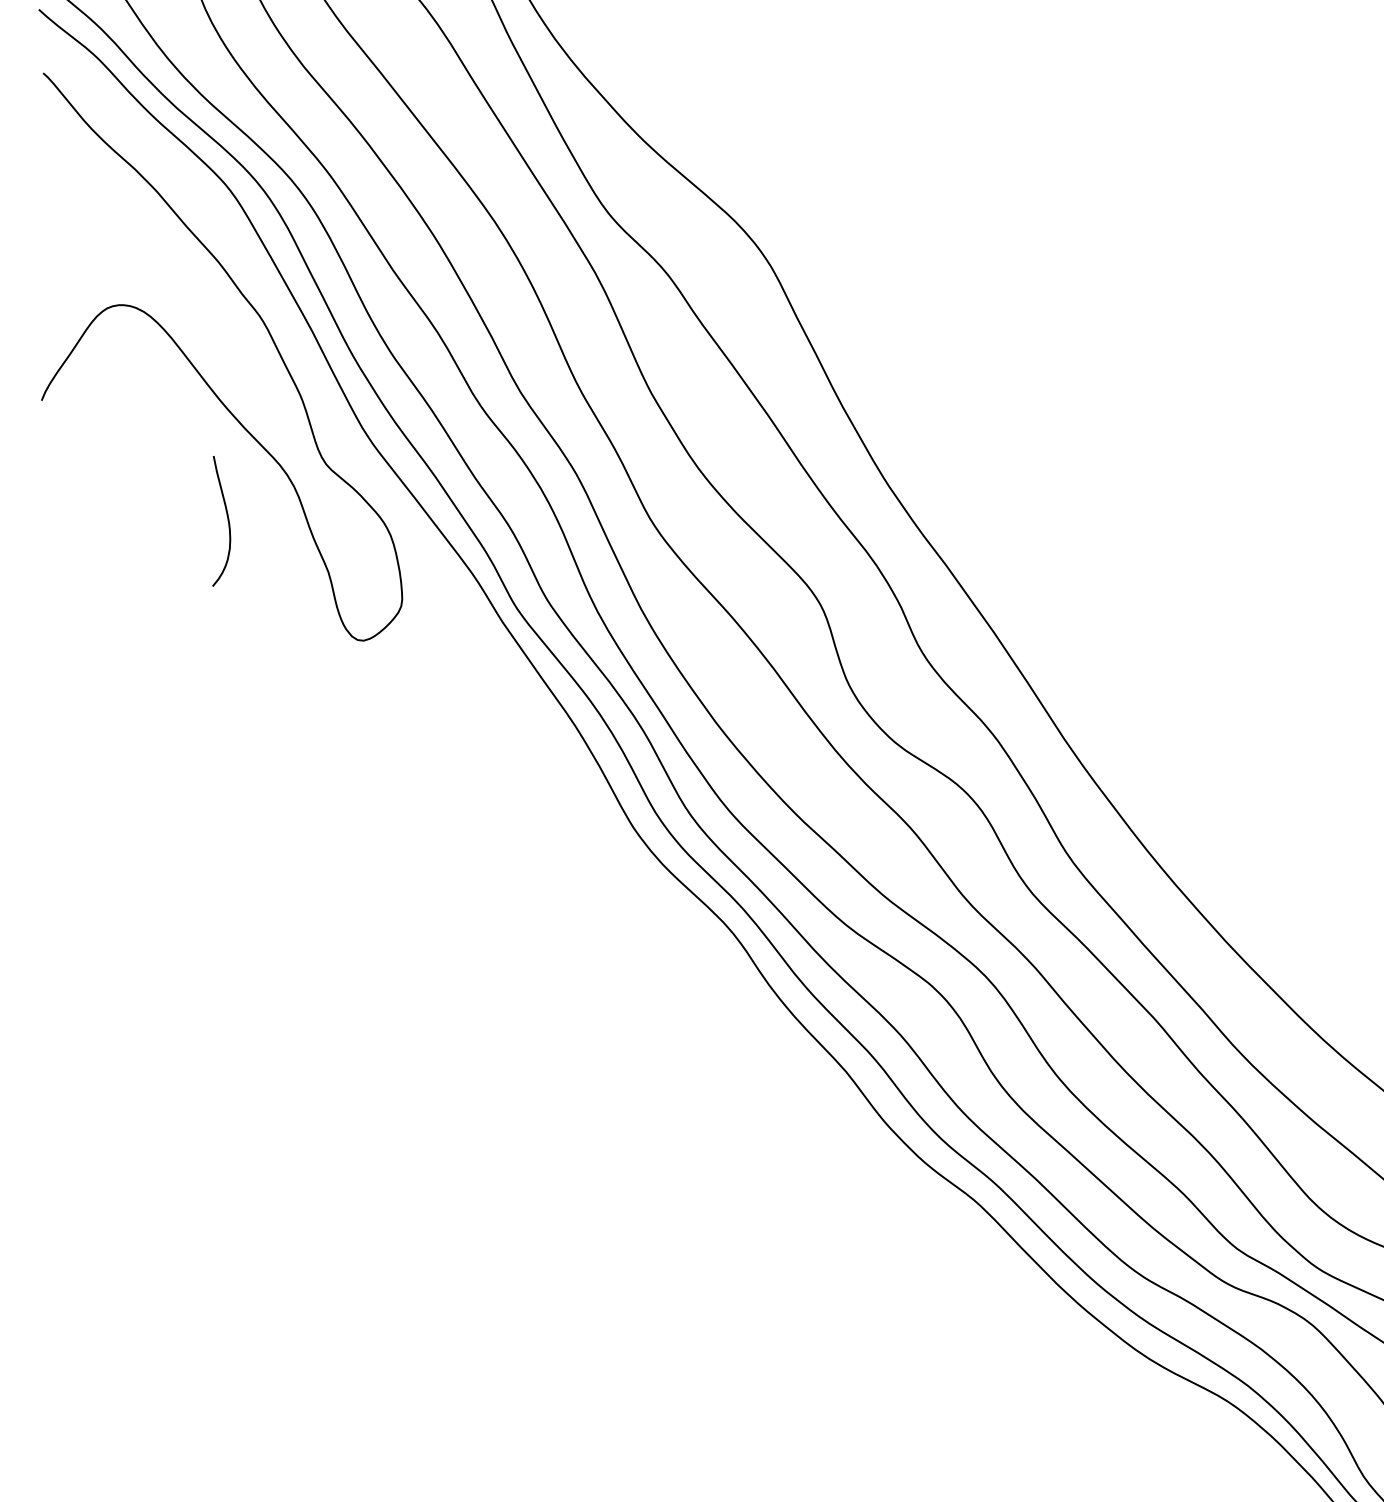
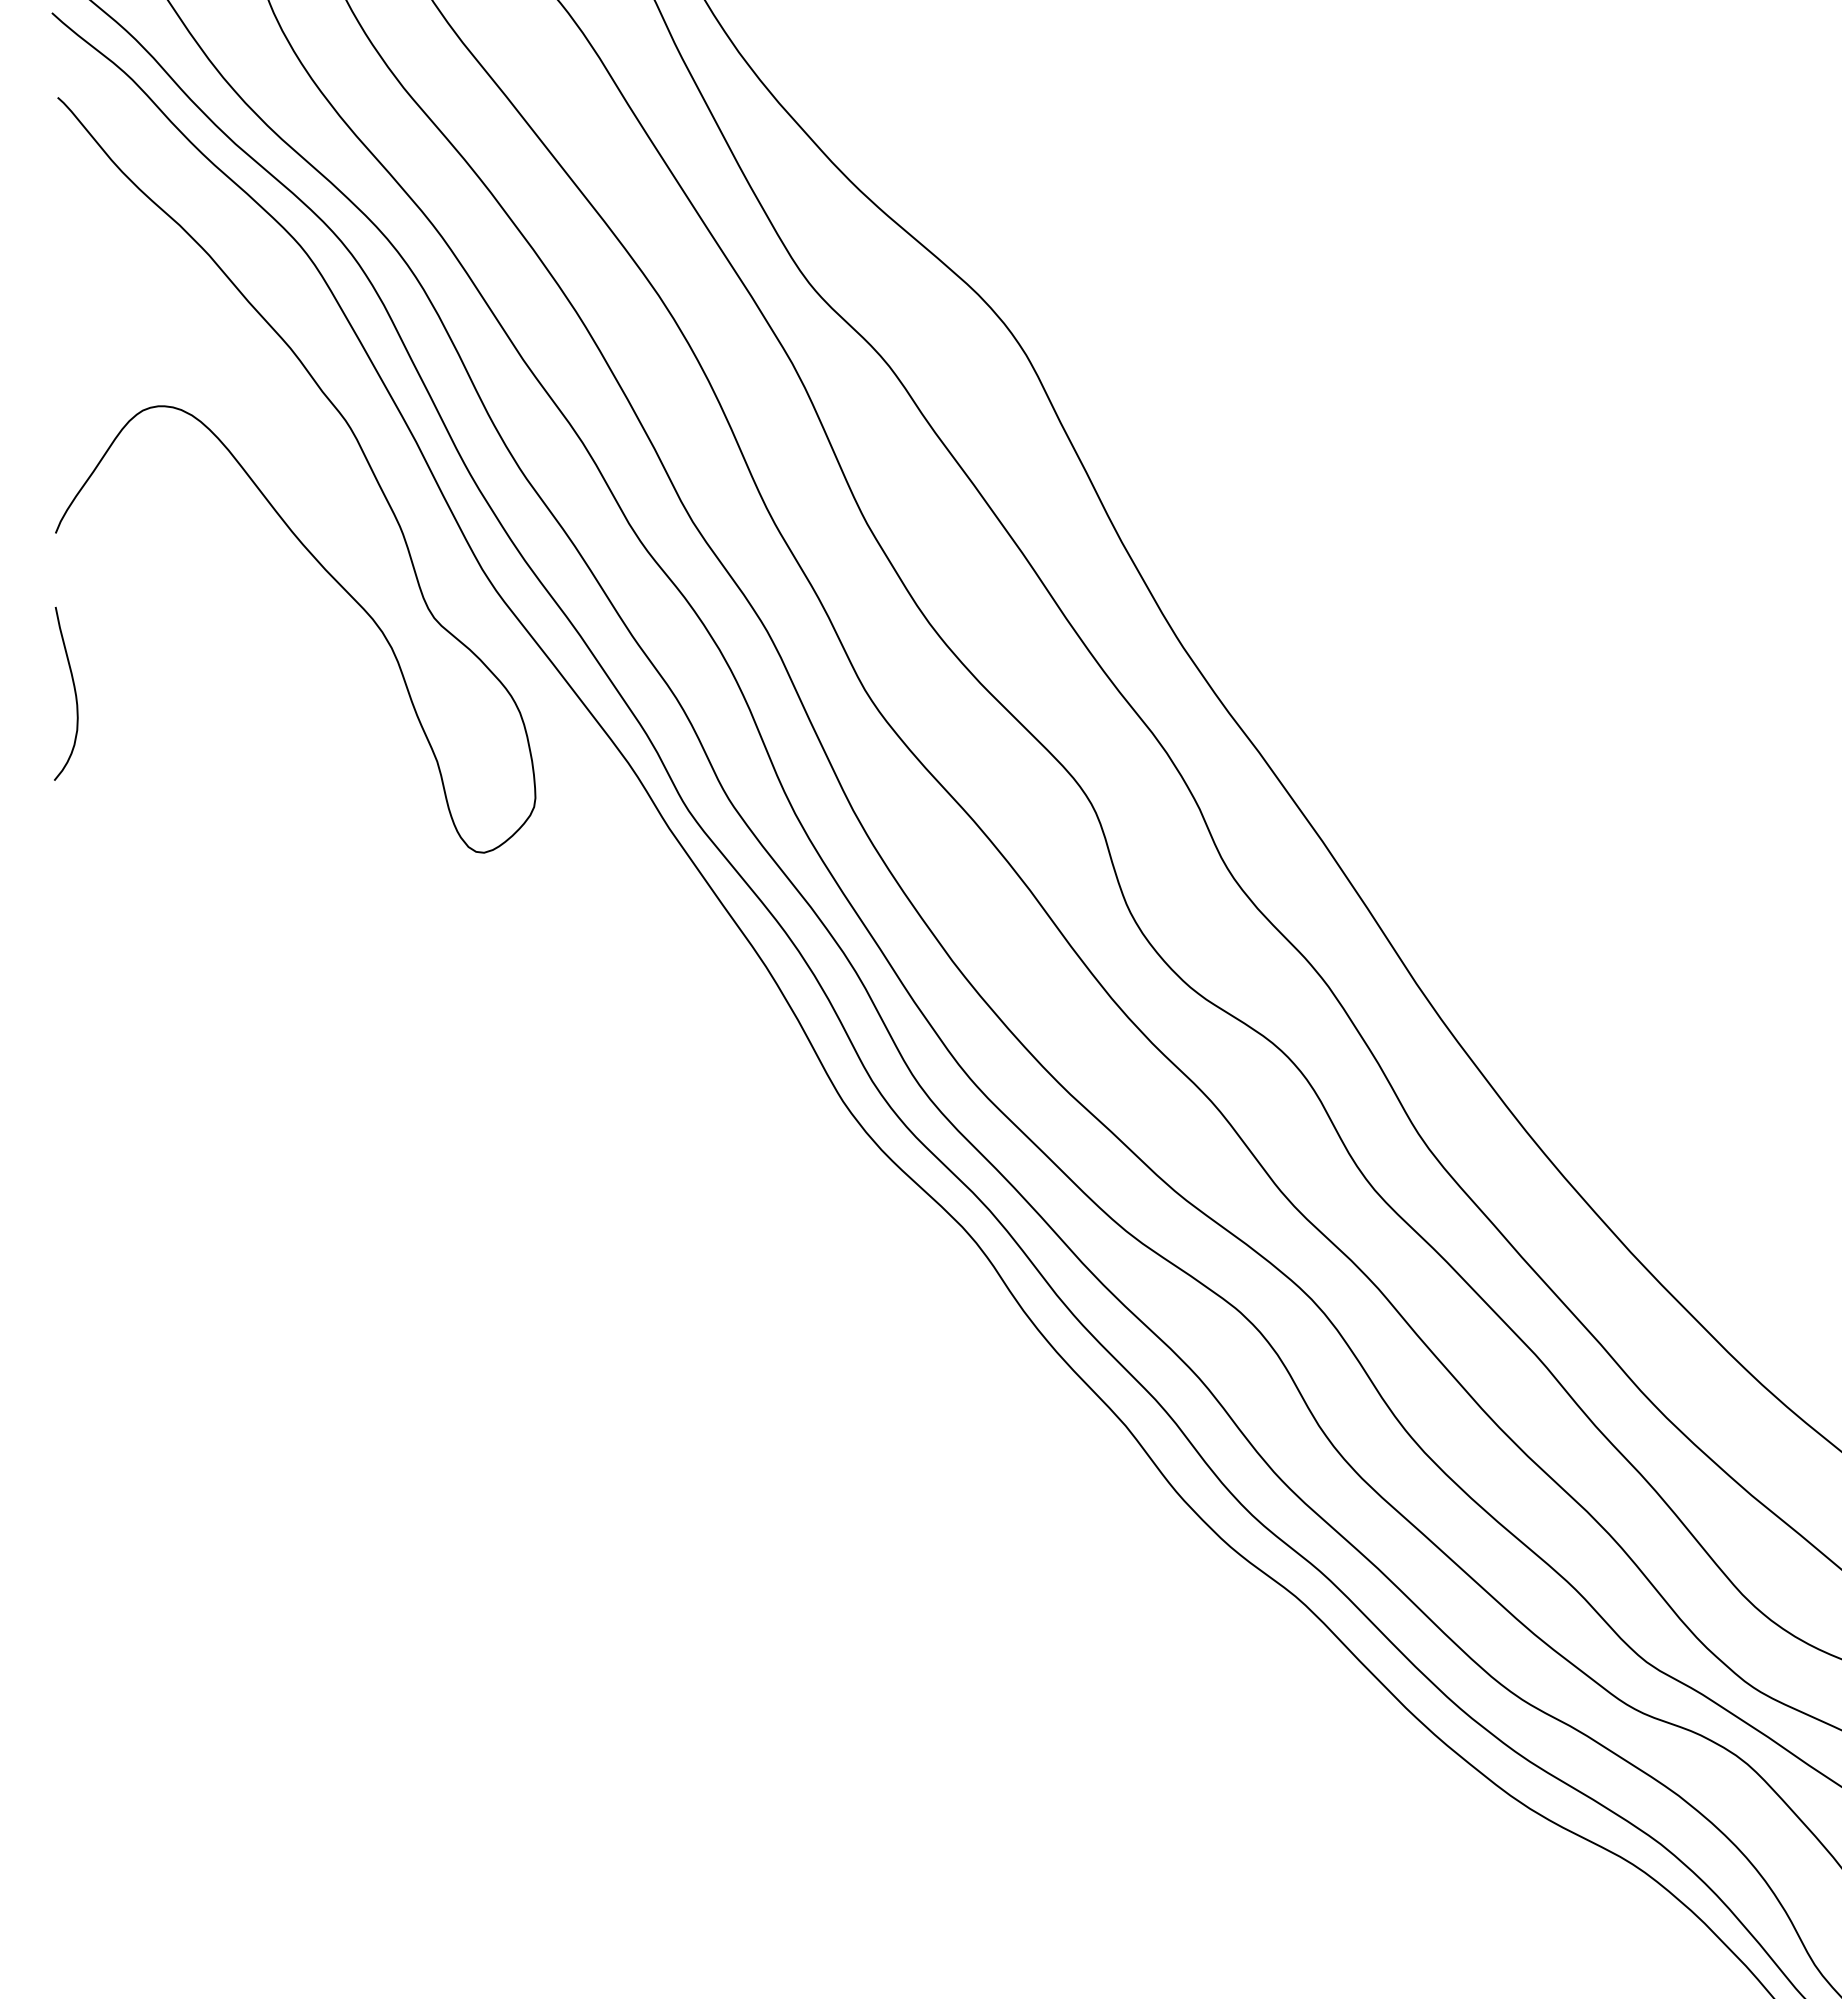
curve: (227, 521) -> (74, 694), moved

